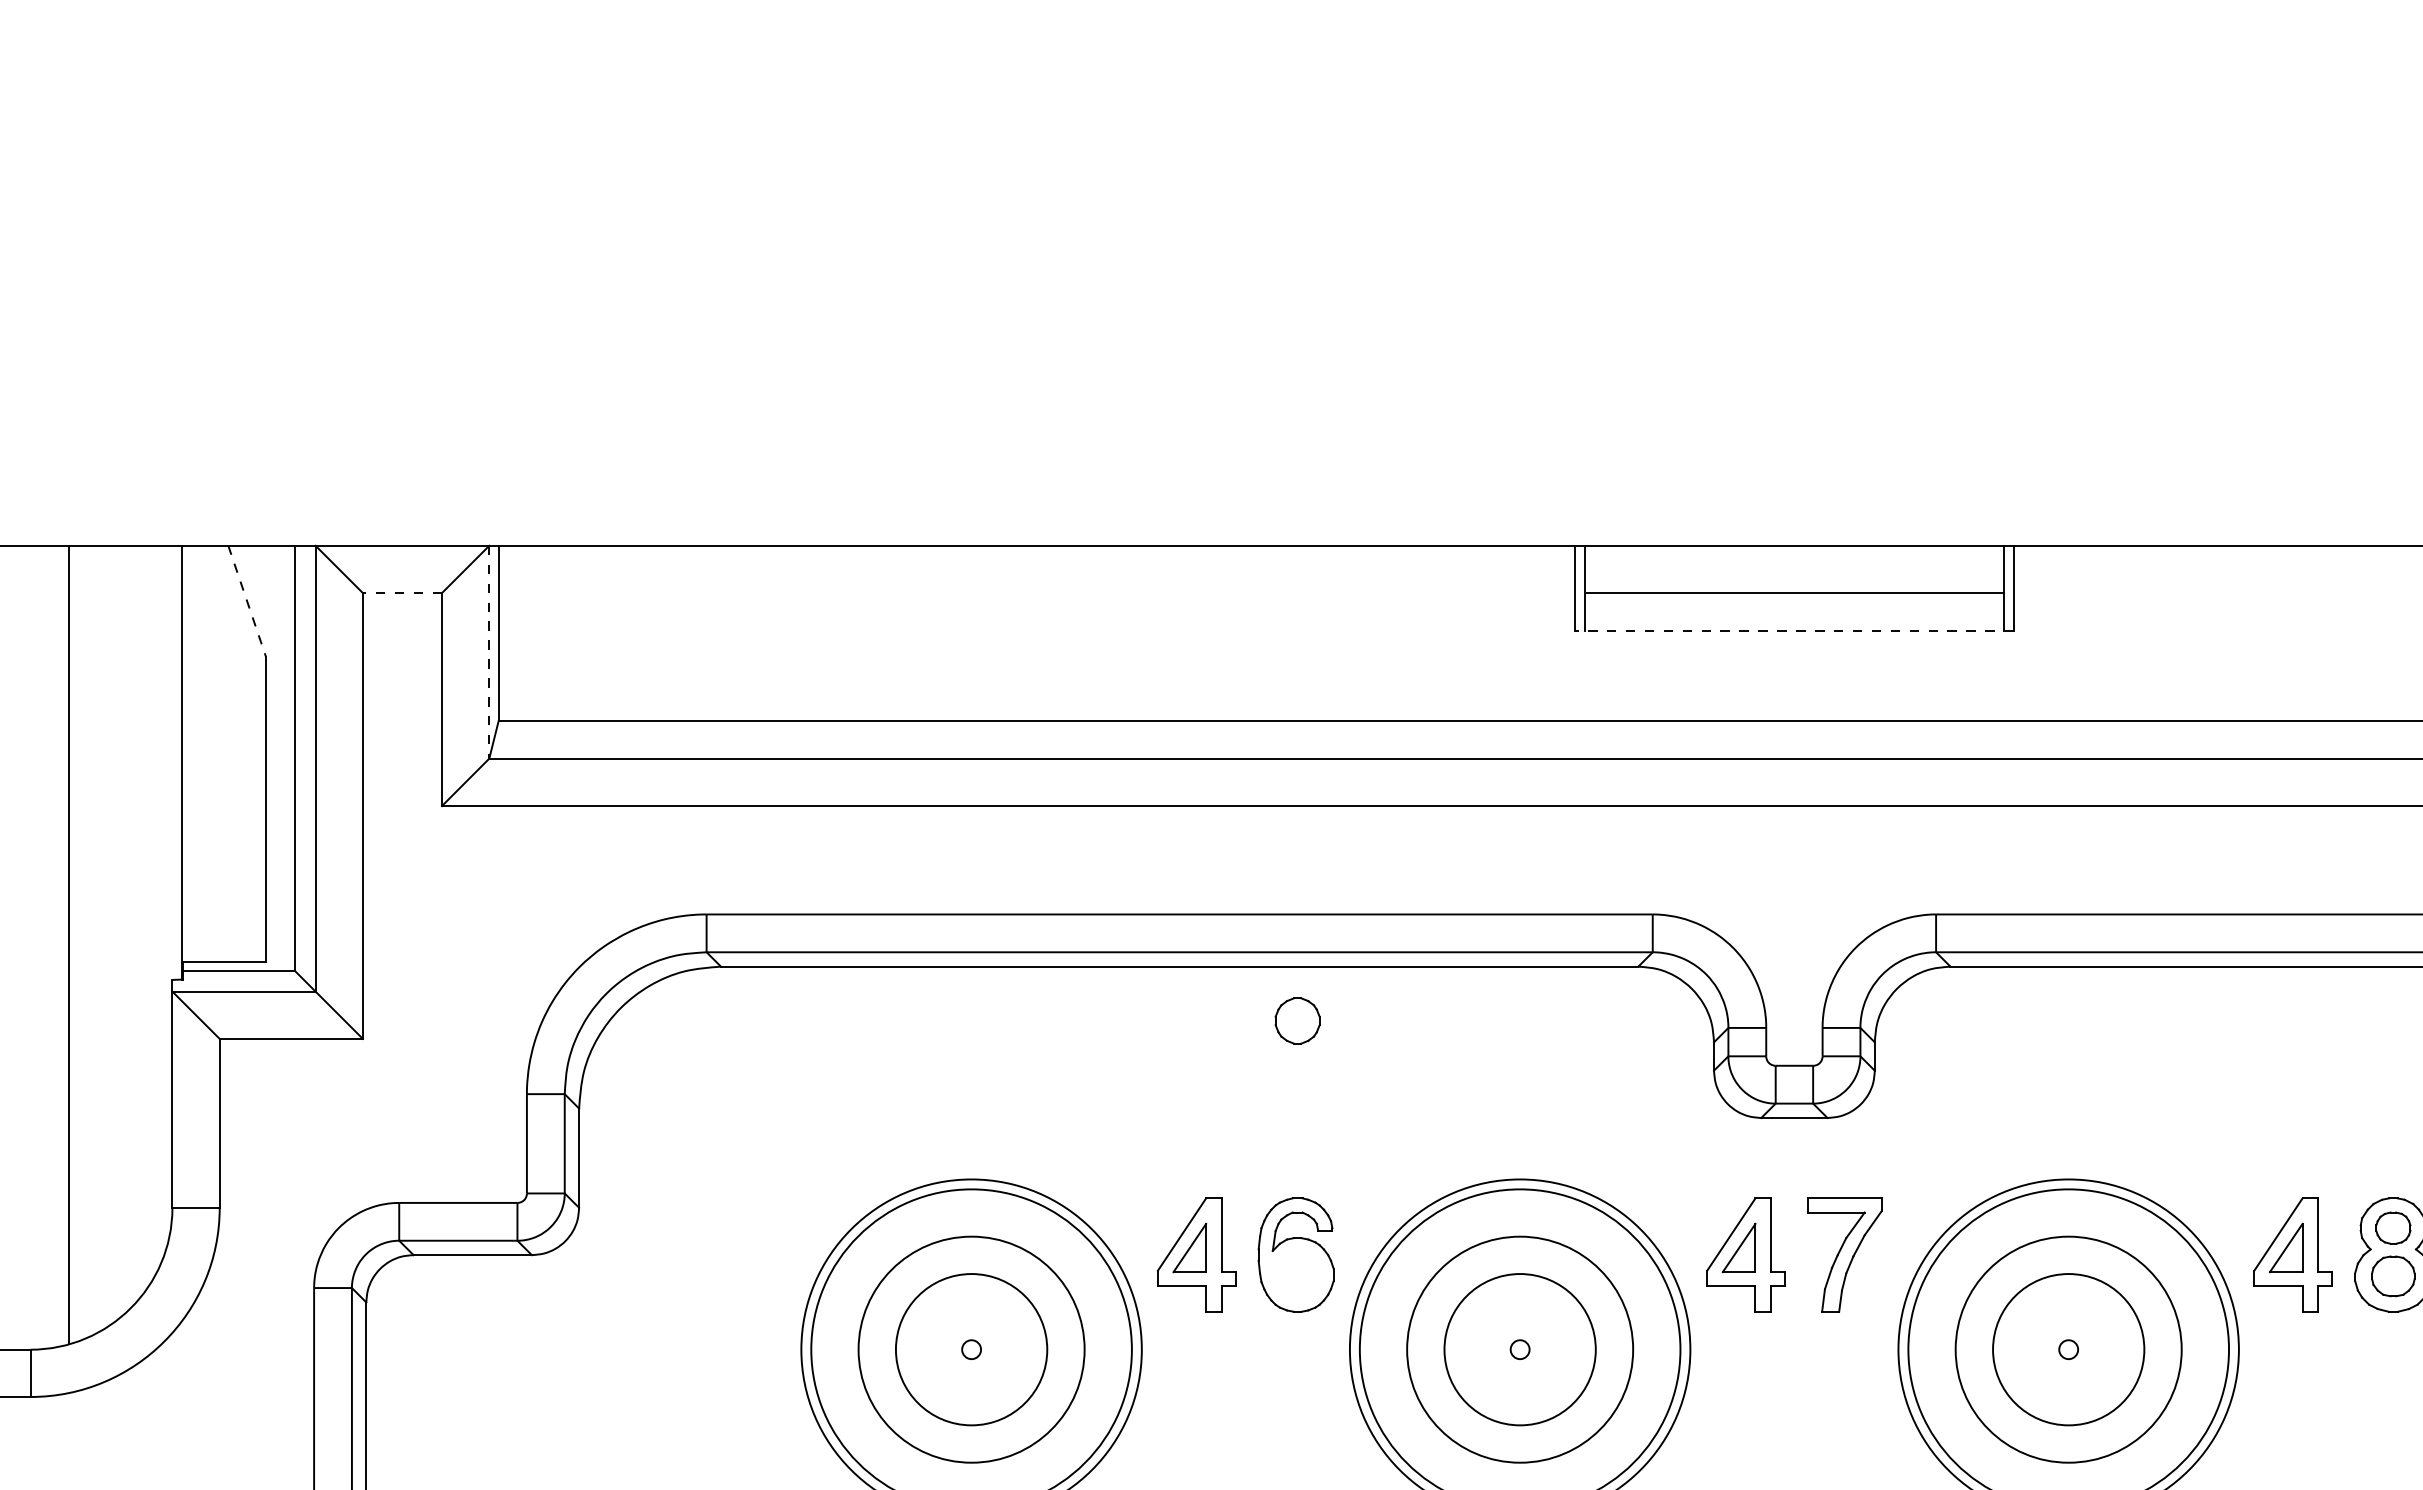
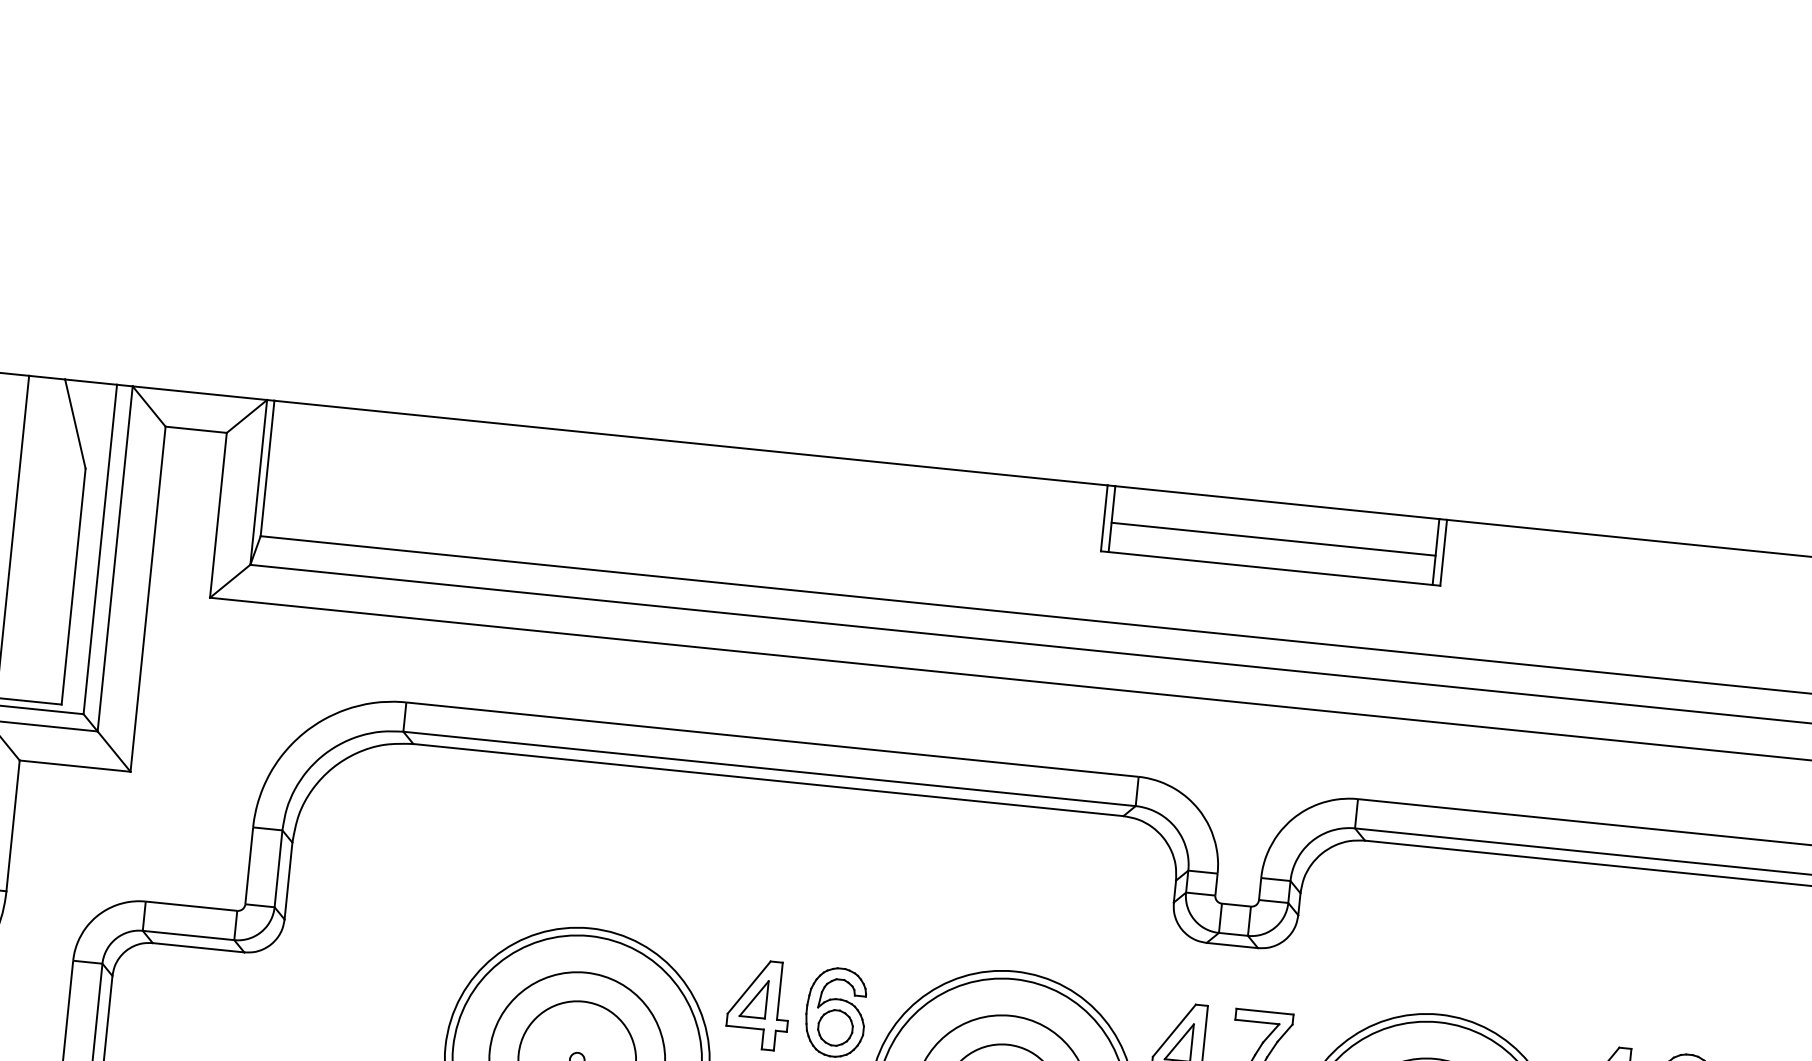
line: (402, 593) -> (196, 430), dashed -> solid
line: (247, 601) -> (75, 424), dashed -> solid
line: (1793, 630) -> (1269, 568), dashed -> solid
line: (489, 652) -> (258, 482), dashed -> solid
part: (1297, 1020) -> (835, 1027), moved

